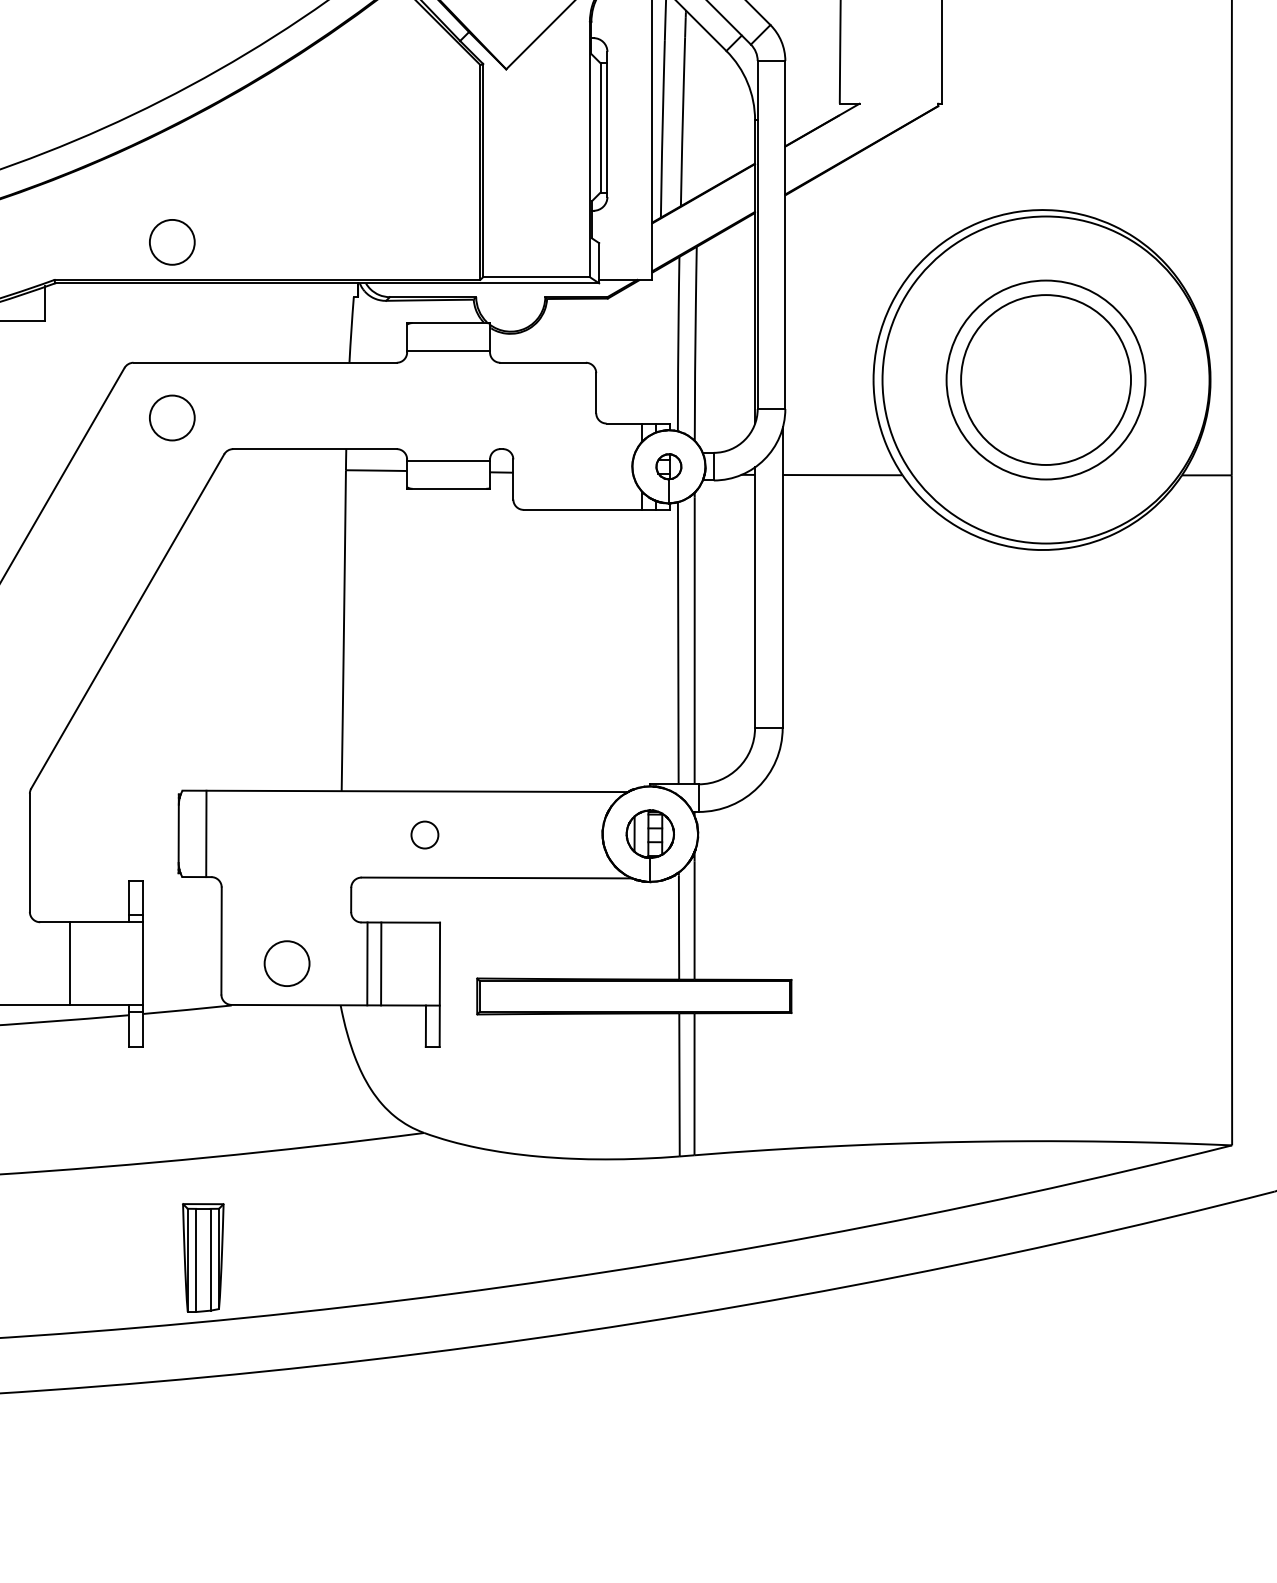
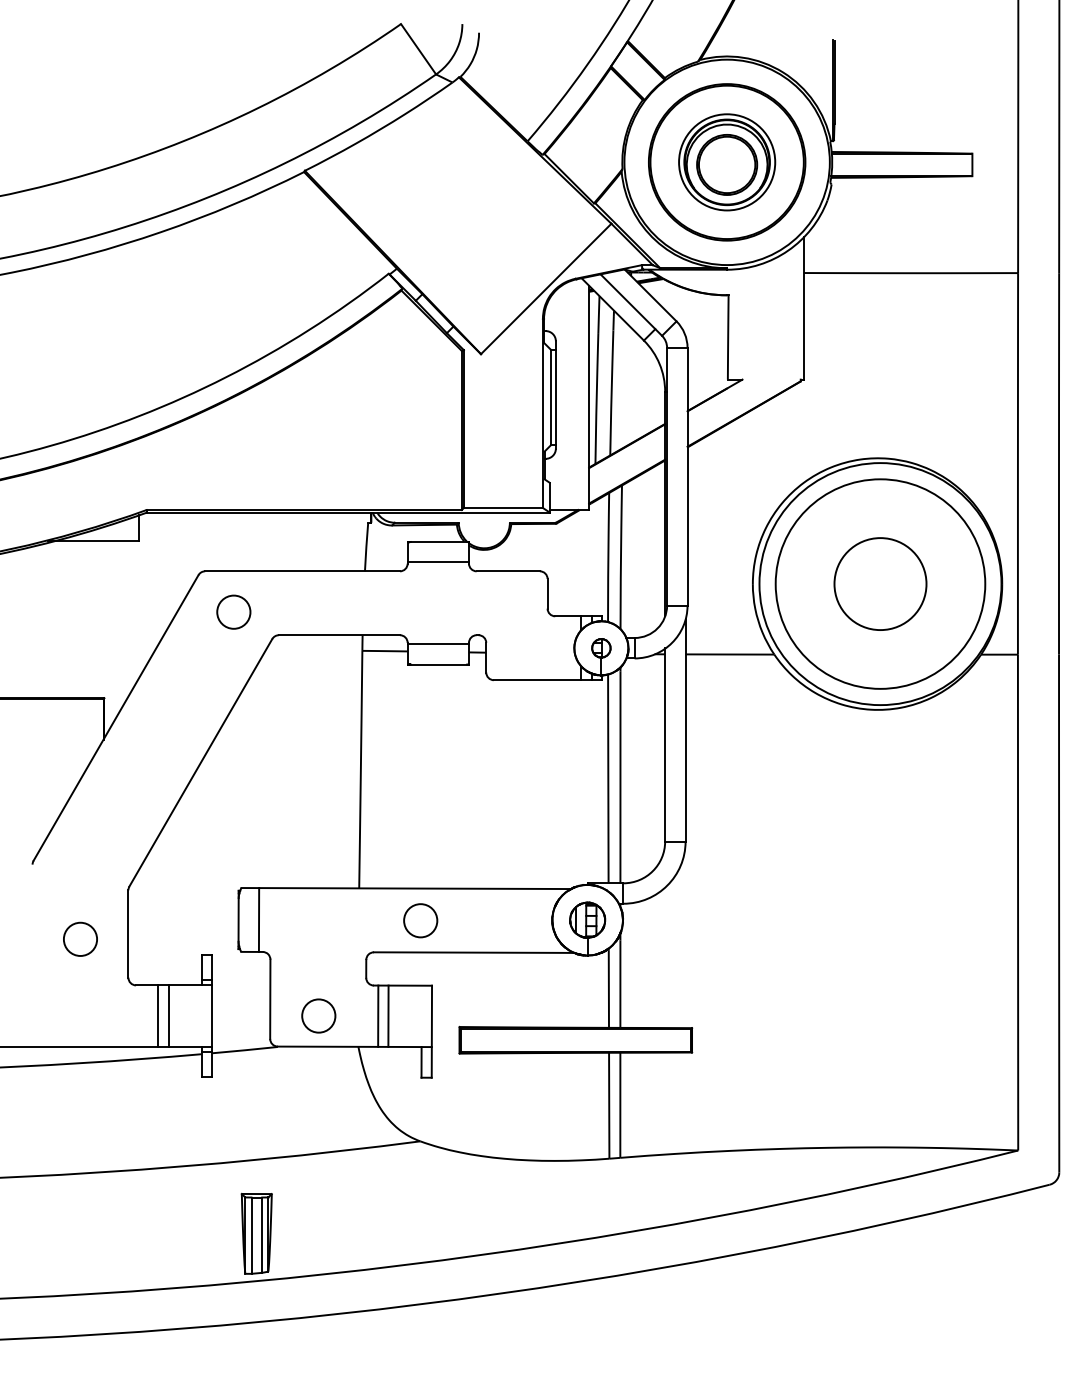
circle: (171, 241) -> (233, 481), removed
circle: (1046, 379) -> (880, 583), size x1.67
circle: (1046, 380) -> (880, 584), size x0.62
circle: (424, 834) -> (420, 920), size x1.67
line: (83, 962) -> (168, 1015), added

